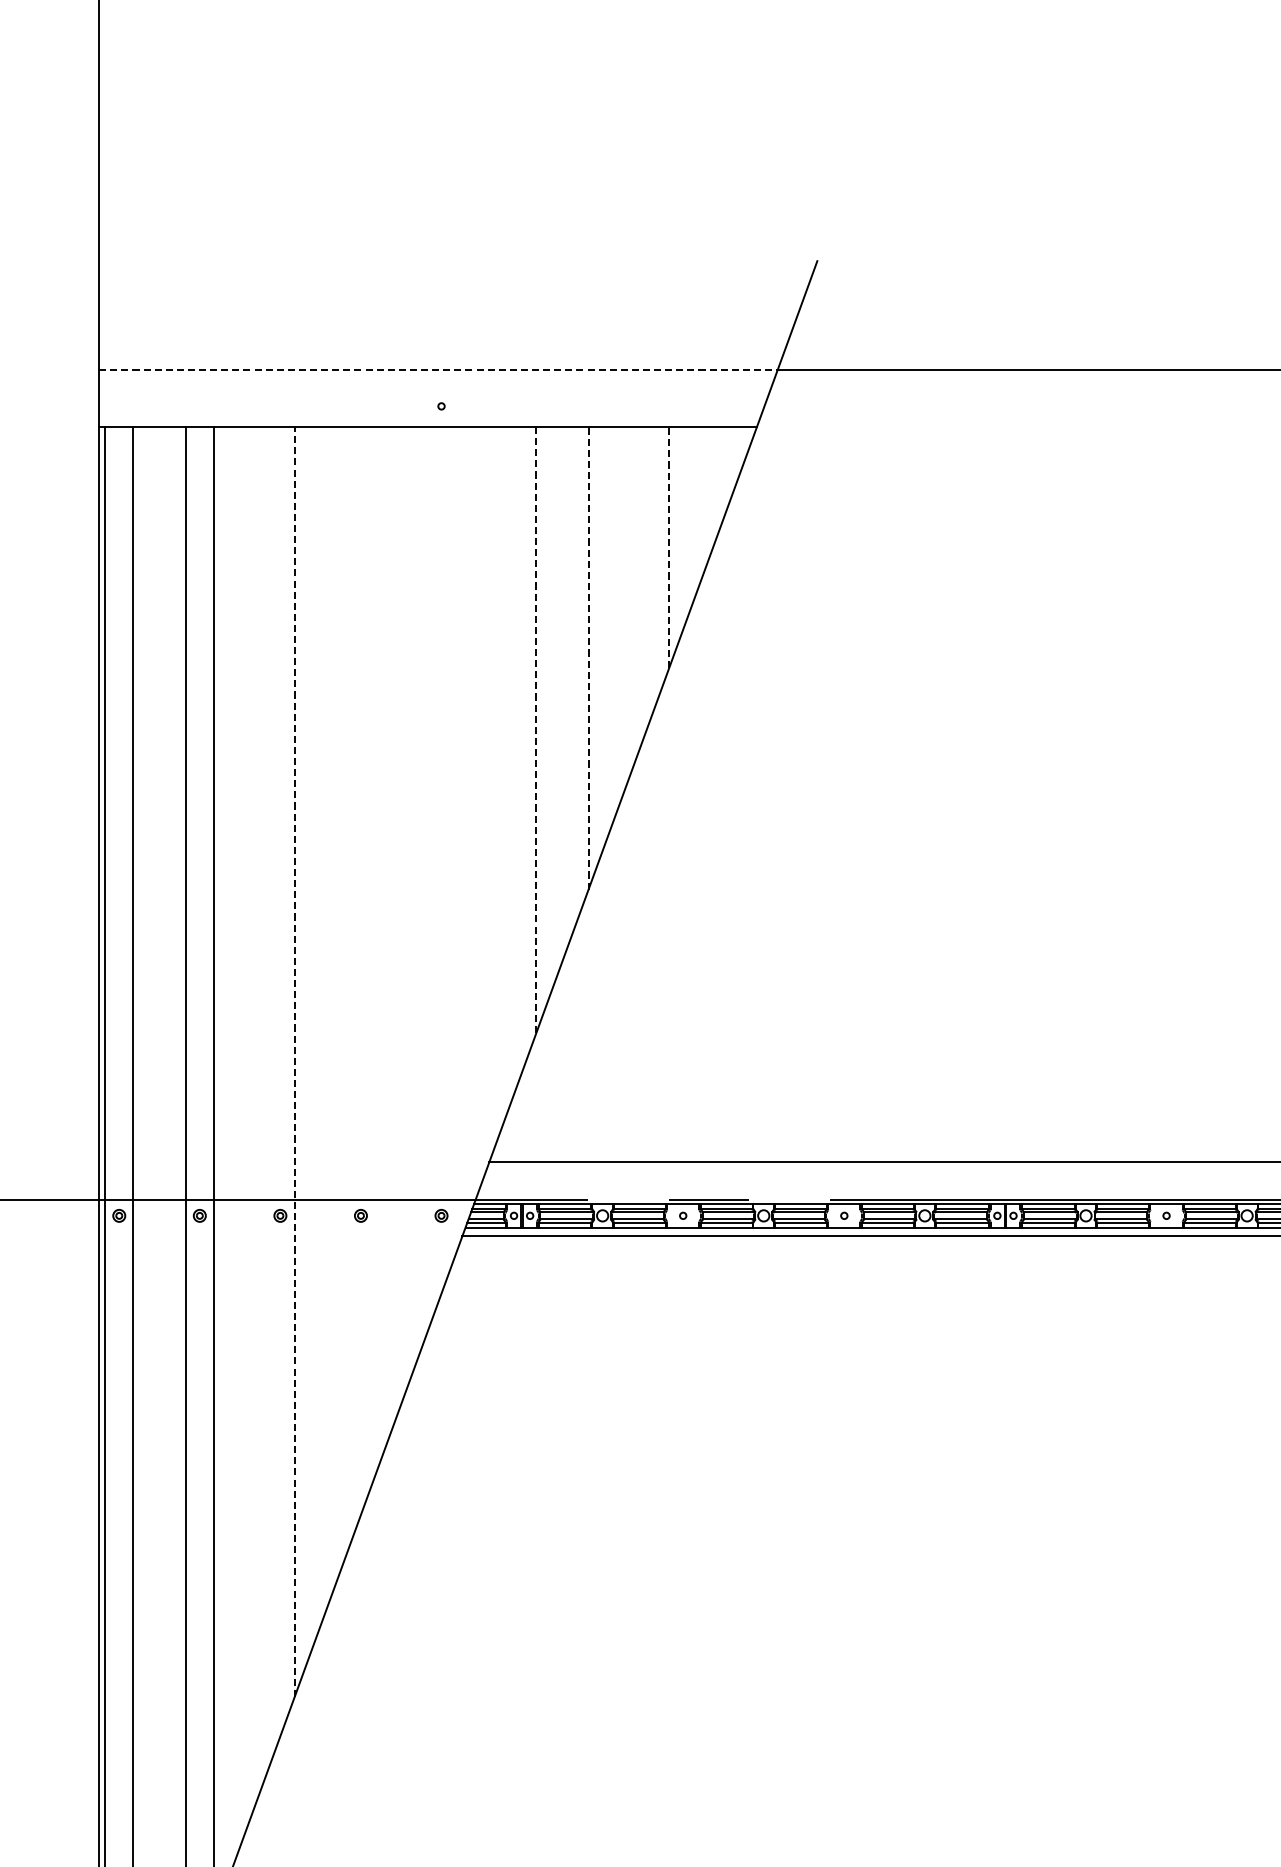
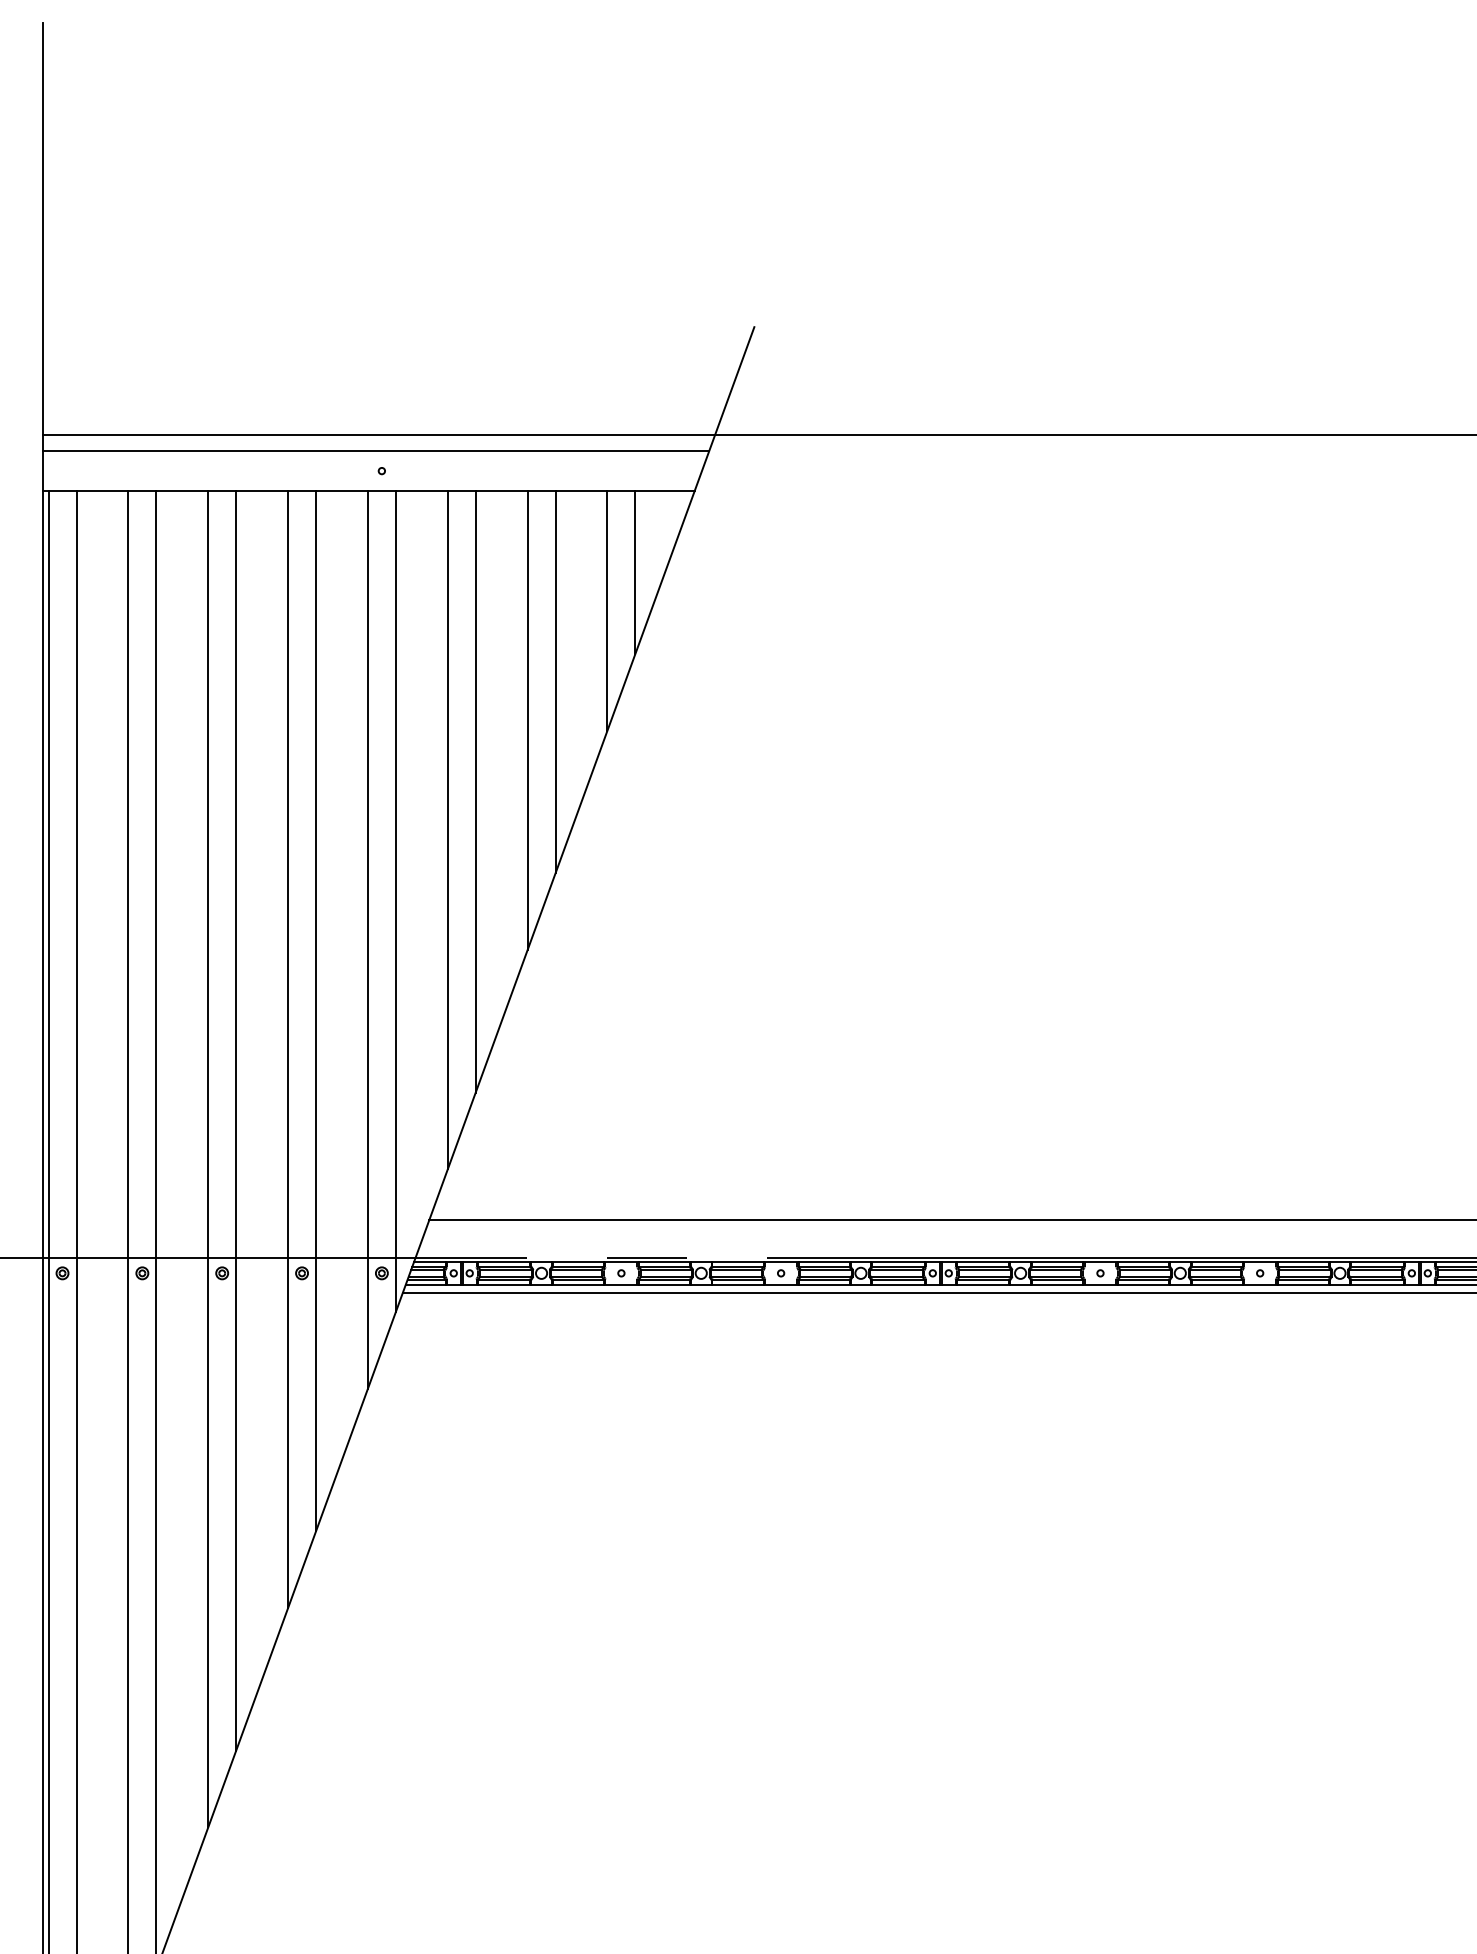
line: (439, 370) -> (379, 435), dashed -> solid
line: (435, 386) -> (375, 451), added
line: (697, 508) -> (635, 572), added
line: (669, 547) -> (607, 610), dashed -> solid
line: (616, 619) -> (555, 682), added
line: (588, 658) -> (527, 720), dashed -> solid
line: (535, 729) -> (475, 791), dashed -> solid
line: (507, 769) -> (447, 830), added
line: (455, 840) -> (395, 901), added
line: (426, 879) -> (367, 939), added
line: (375, 951) -> (316, 1011), added
line: (347, 990) -> (288, 1049), added
line: (294, 1061) -> (236, 1120), dashed -> solid
line: (266, 1100) -> (208, 1159), added

